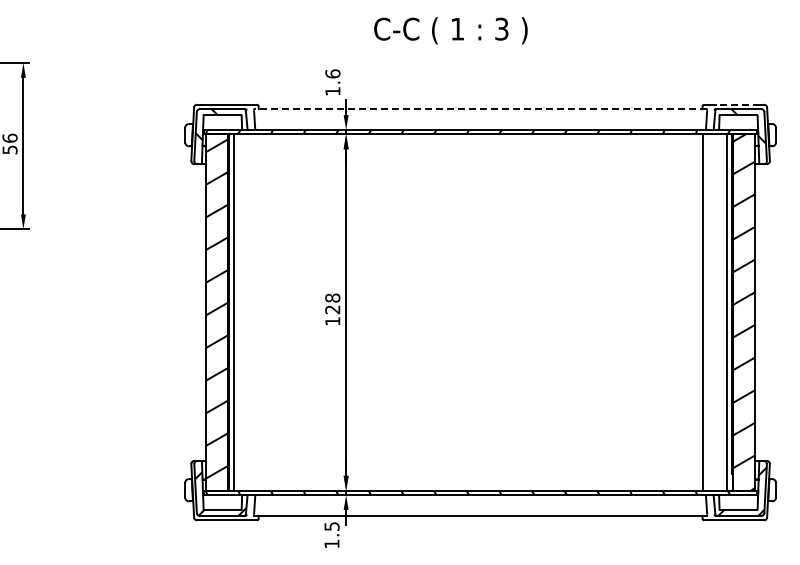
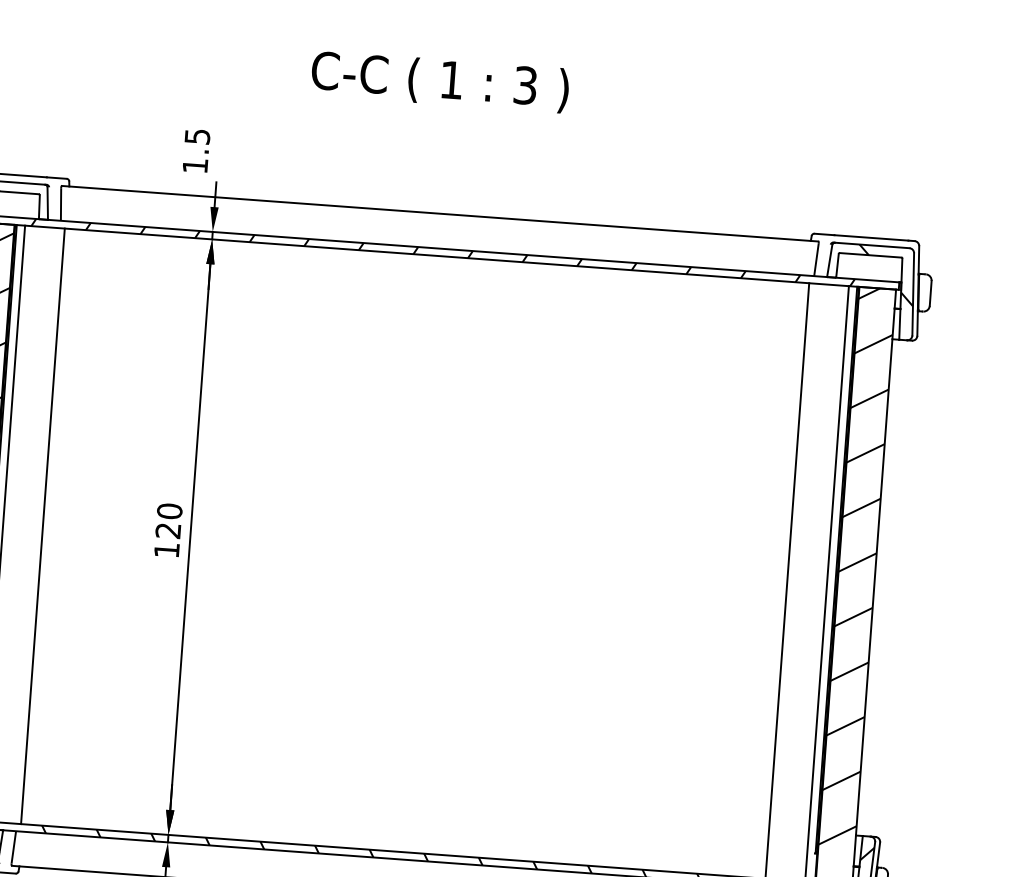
text: (450, 30) -> (439, 81), moved
text: (332, 73) -> (196, 135), 1.6 -> 1.5
line: (737, 104) -> (870, 237), dashed -> solid
line: (480, 109) -> (439, 214), dashed -> solid
text: (332, 297) -> (169, 510), 128 -> 120
line: (257, 312) -> (42, 526), added

